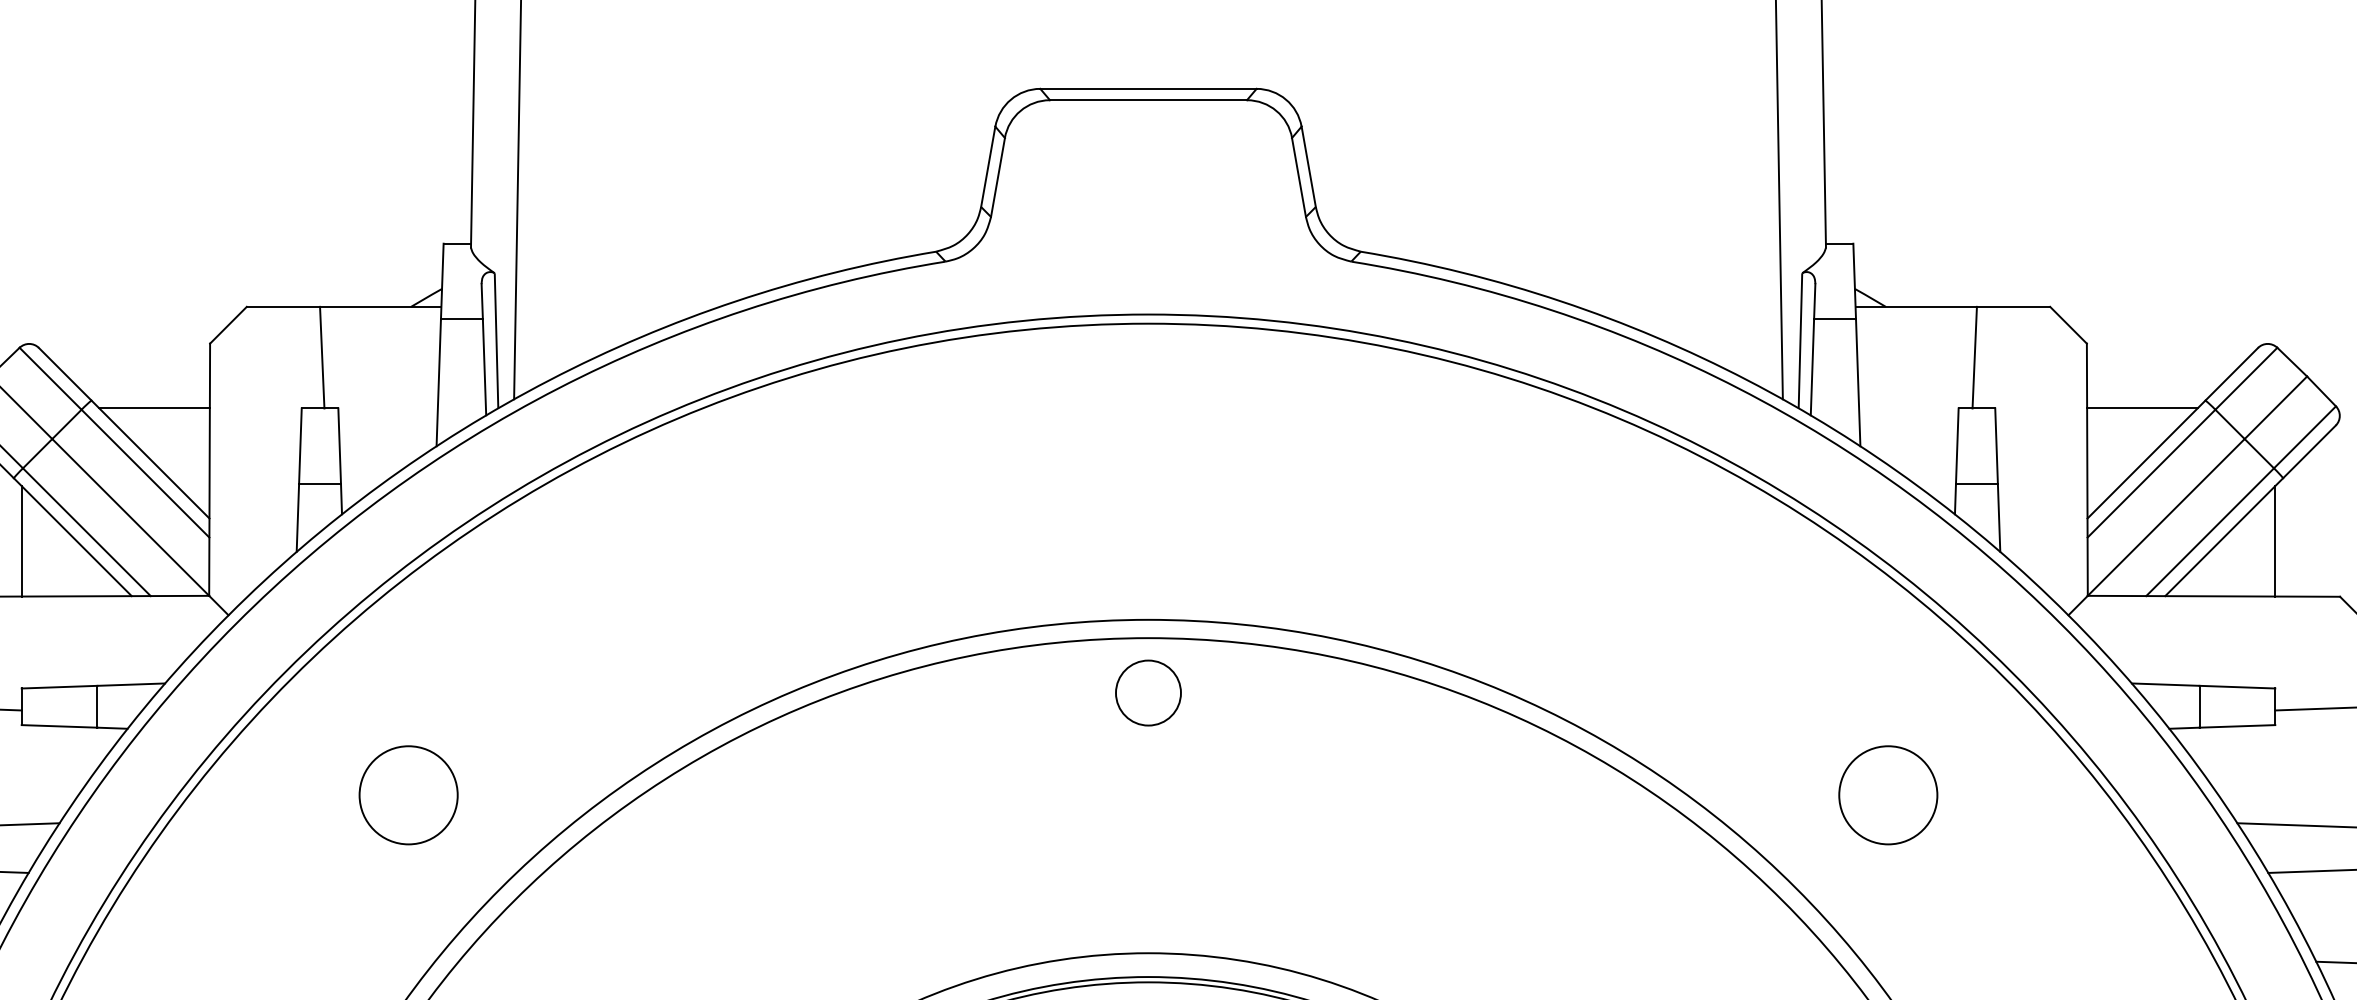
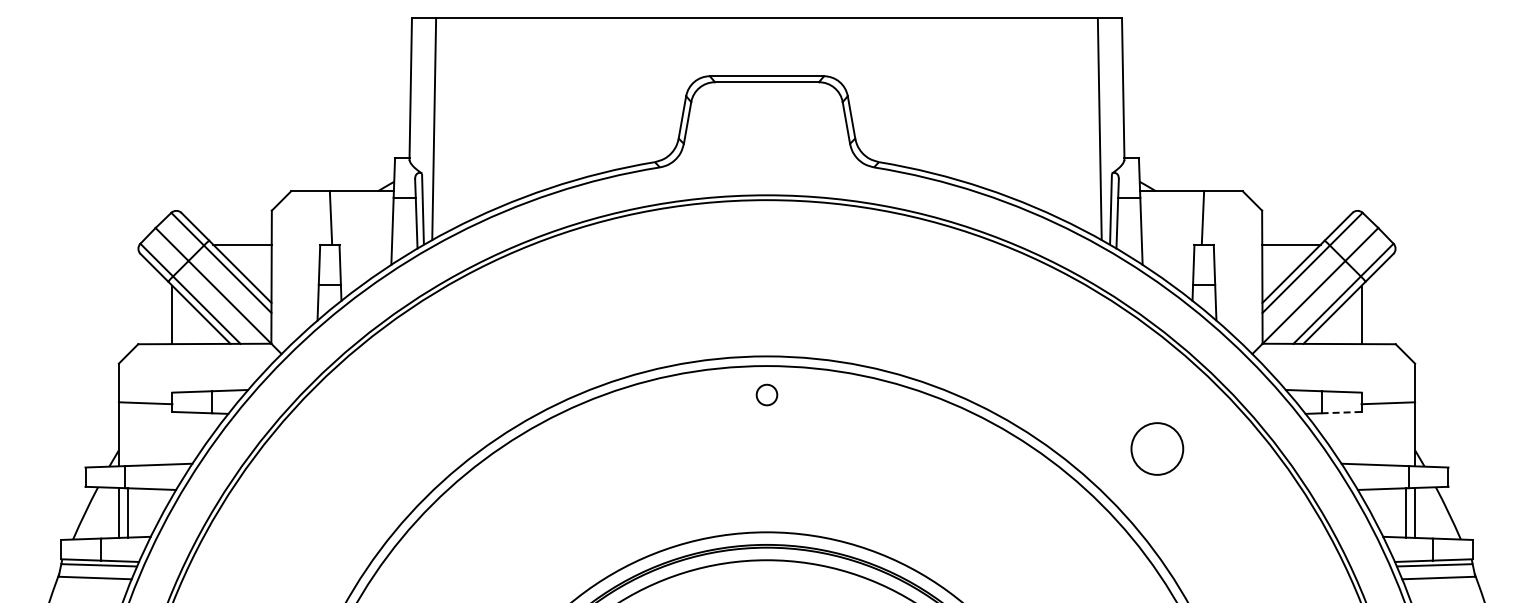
circle: (1147, 692) -> (766, 394), size x0.6
line: (2237, 726) -> (1341, 412), solid -> dashed
circle: (408, 794) -> (376, 448), removed

